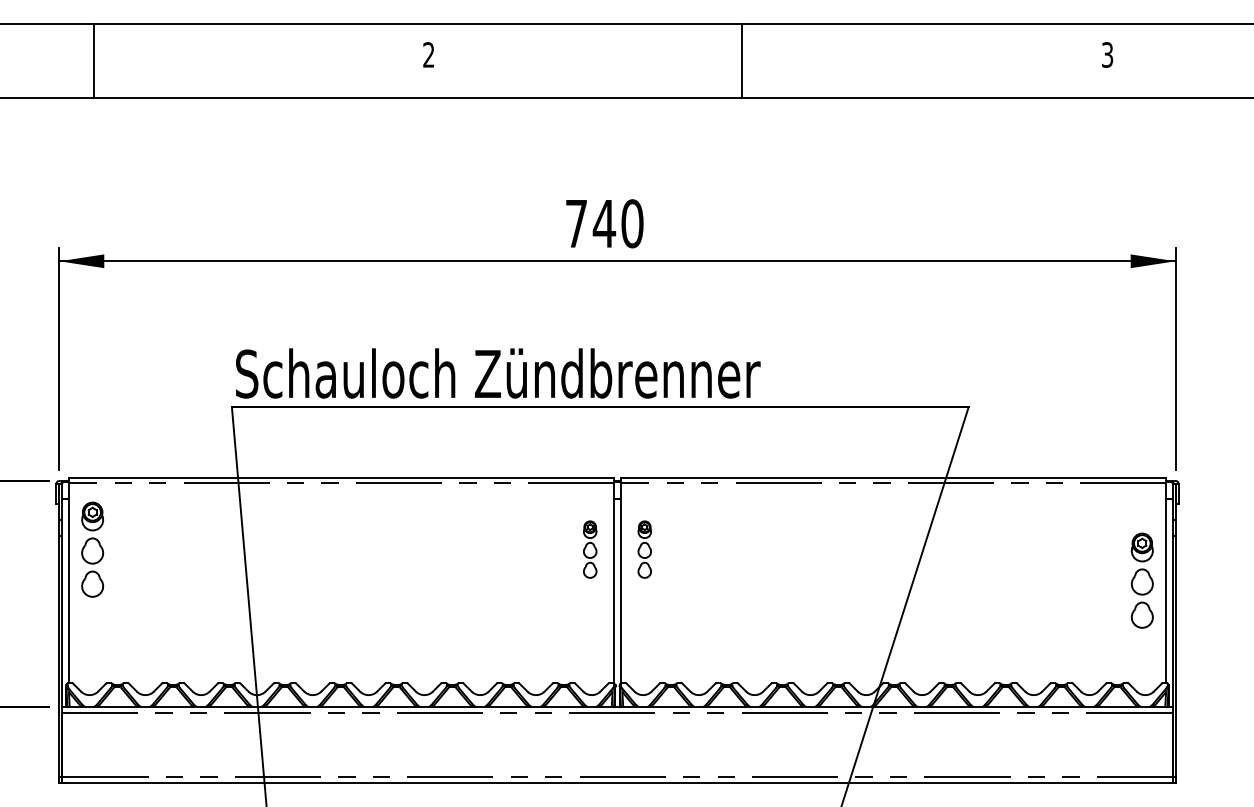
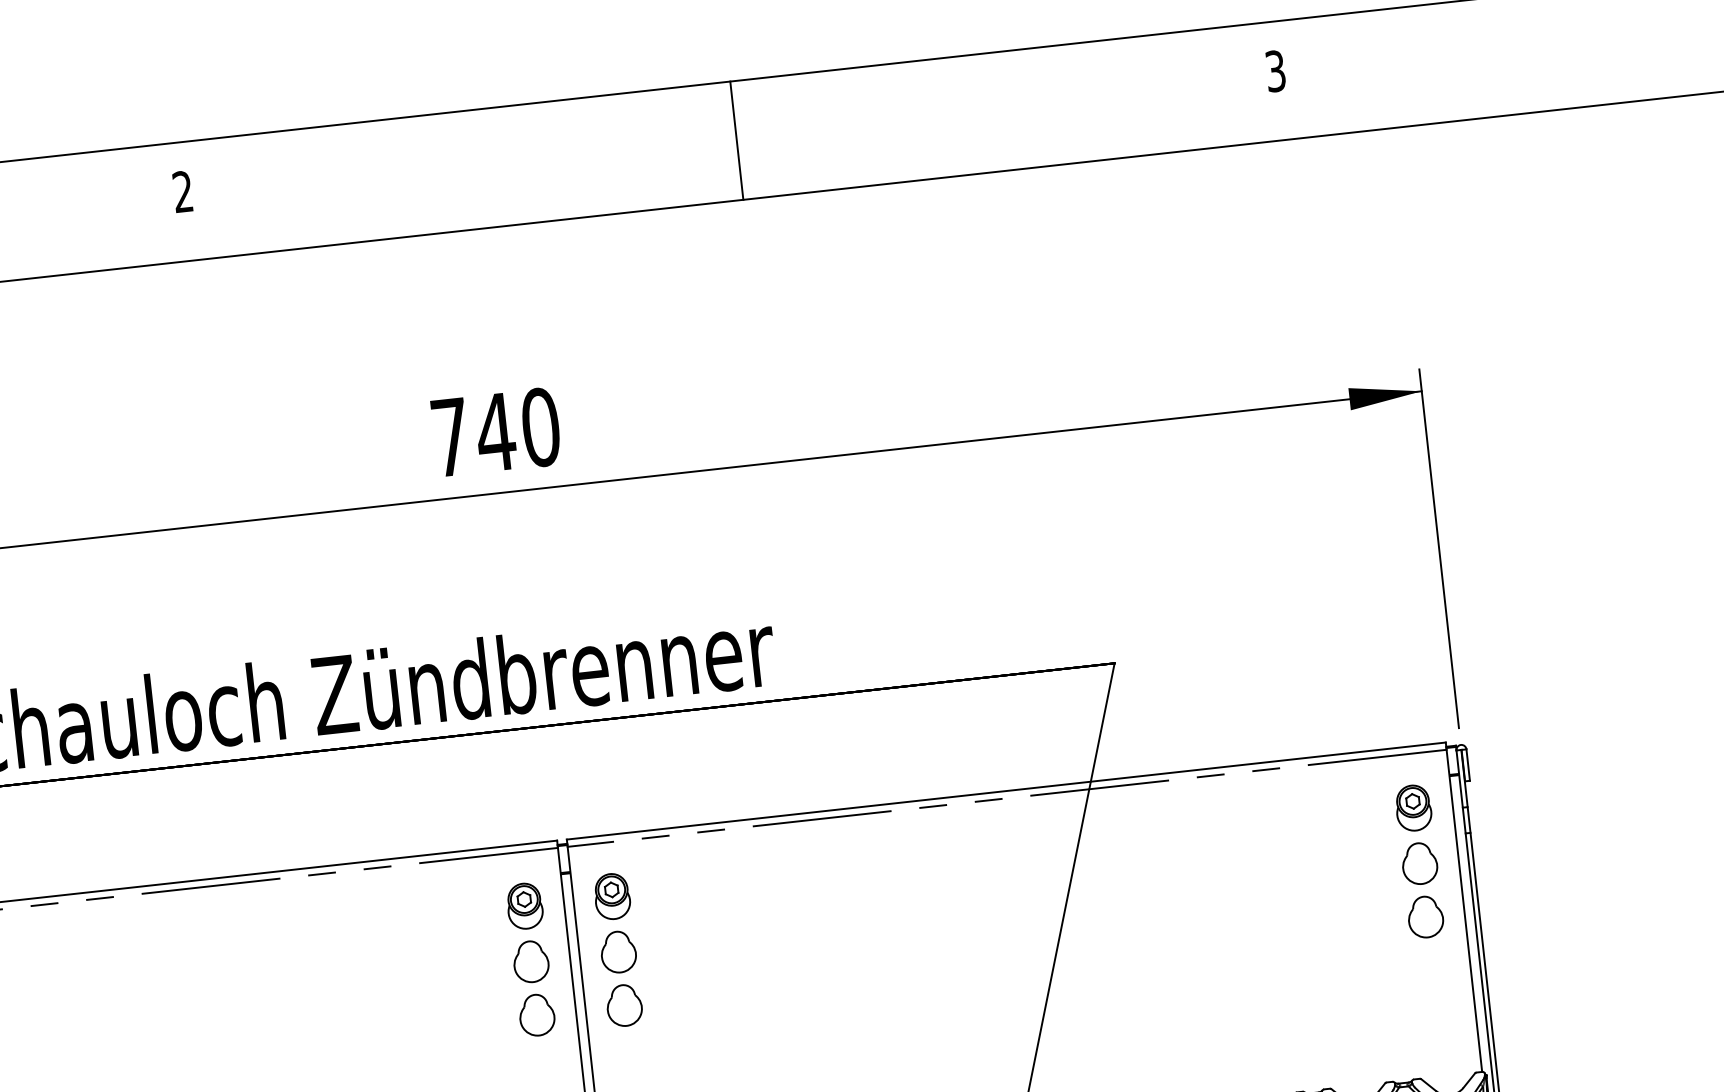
line: (742, 60) -> (737, 139), moved
part: (589, 549) -> (529, 959), size x1.67
part: (644, 549) -> (618, 949), size x1.67
part: (1141, 580) -> (1418, 861), moved

